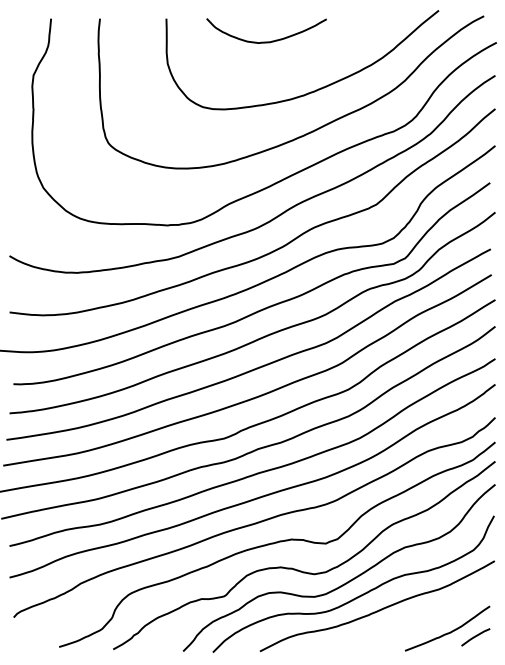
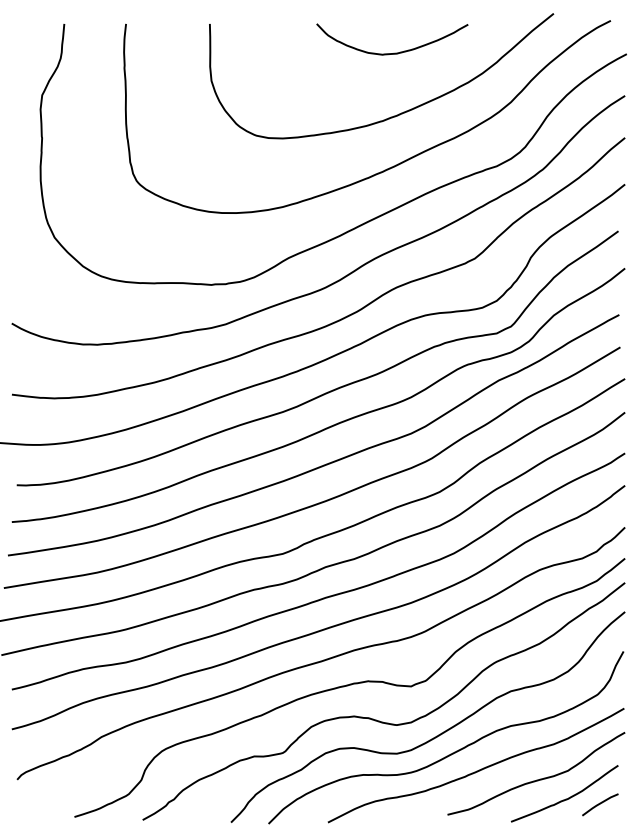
curve: (268, 41) -> (394, 52), moved
curve: (425, 617) -> (536, 779), added

